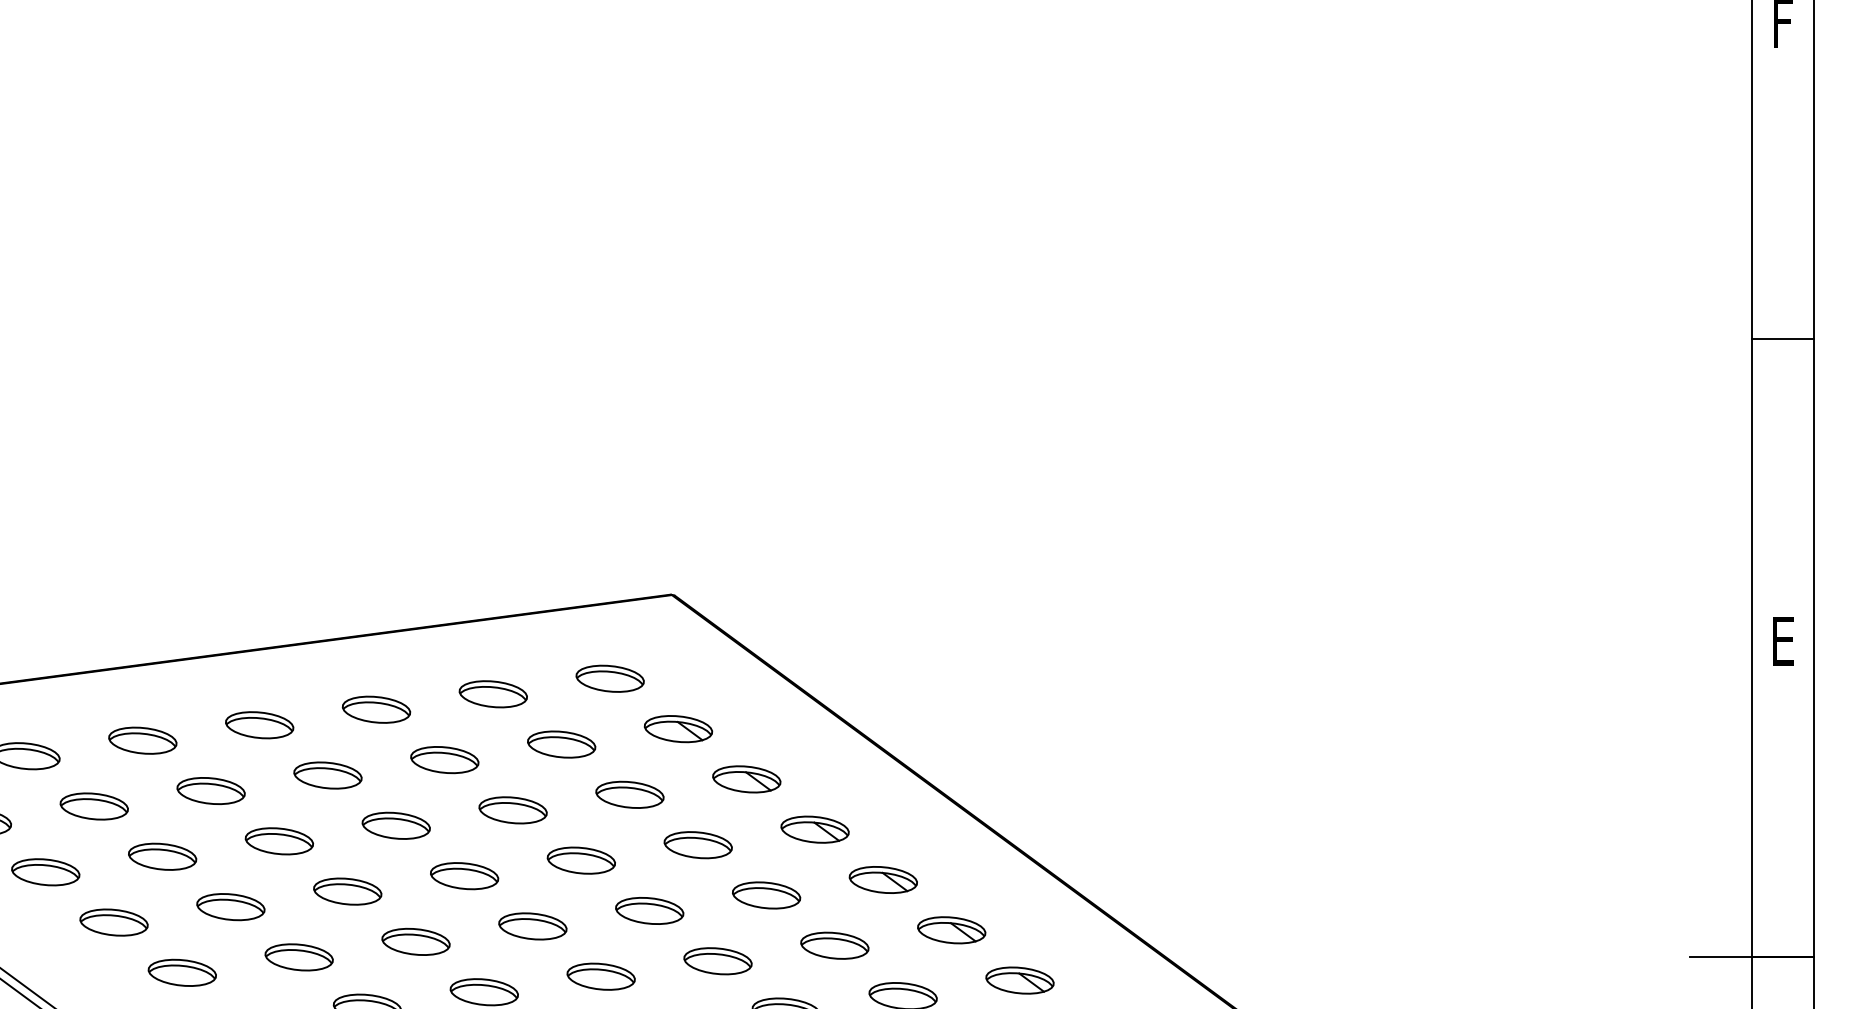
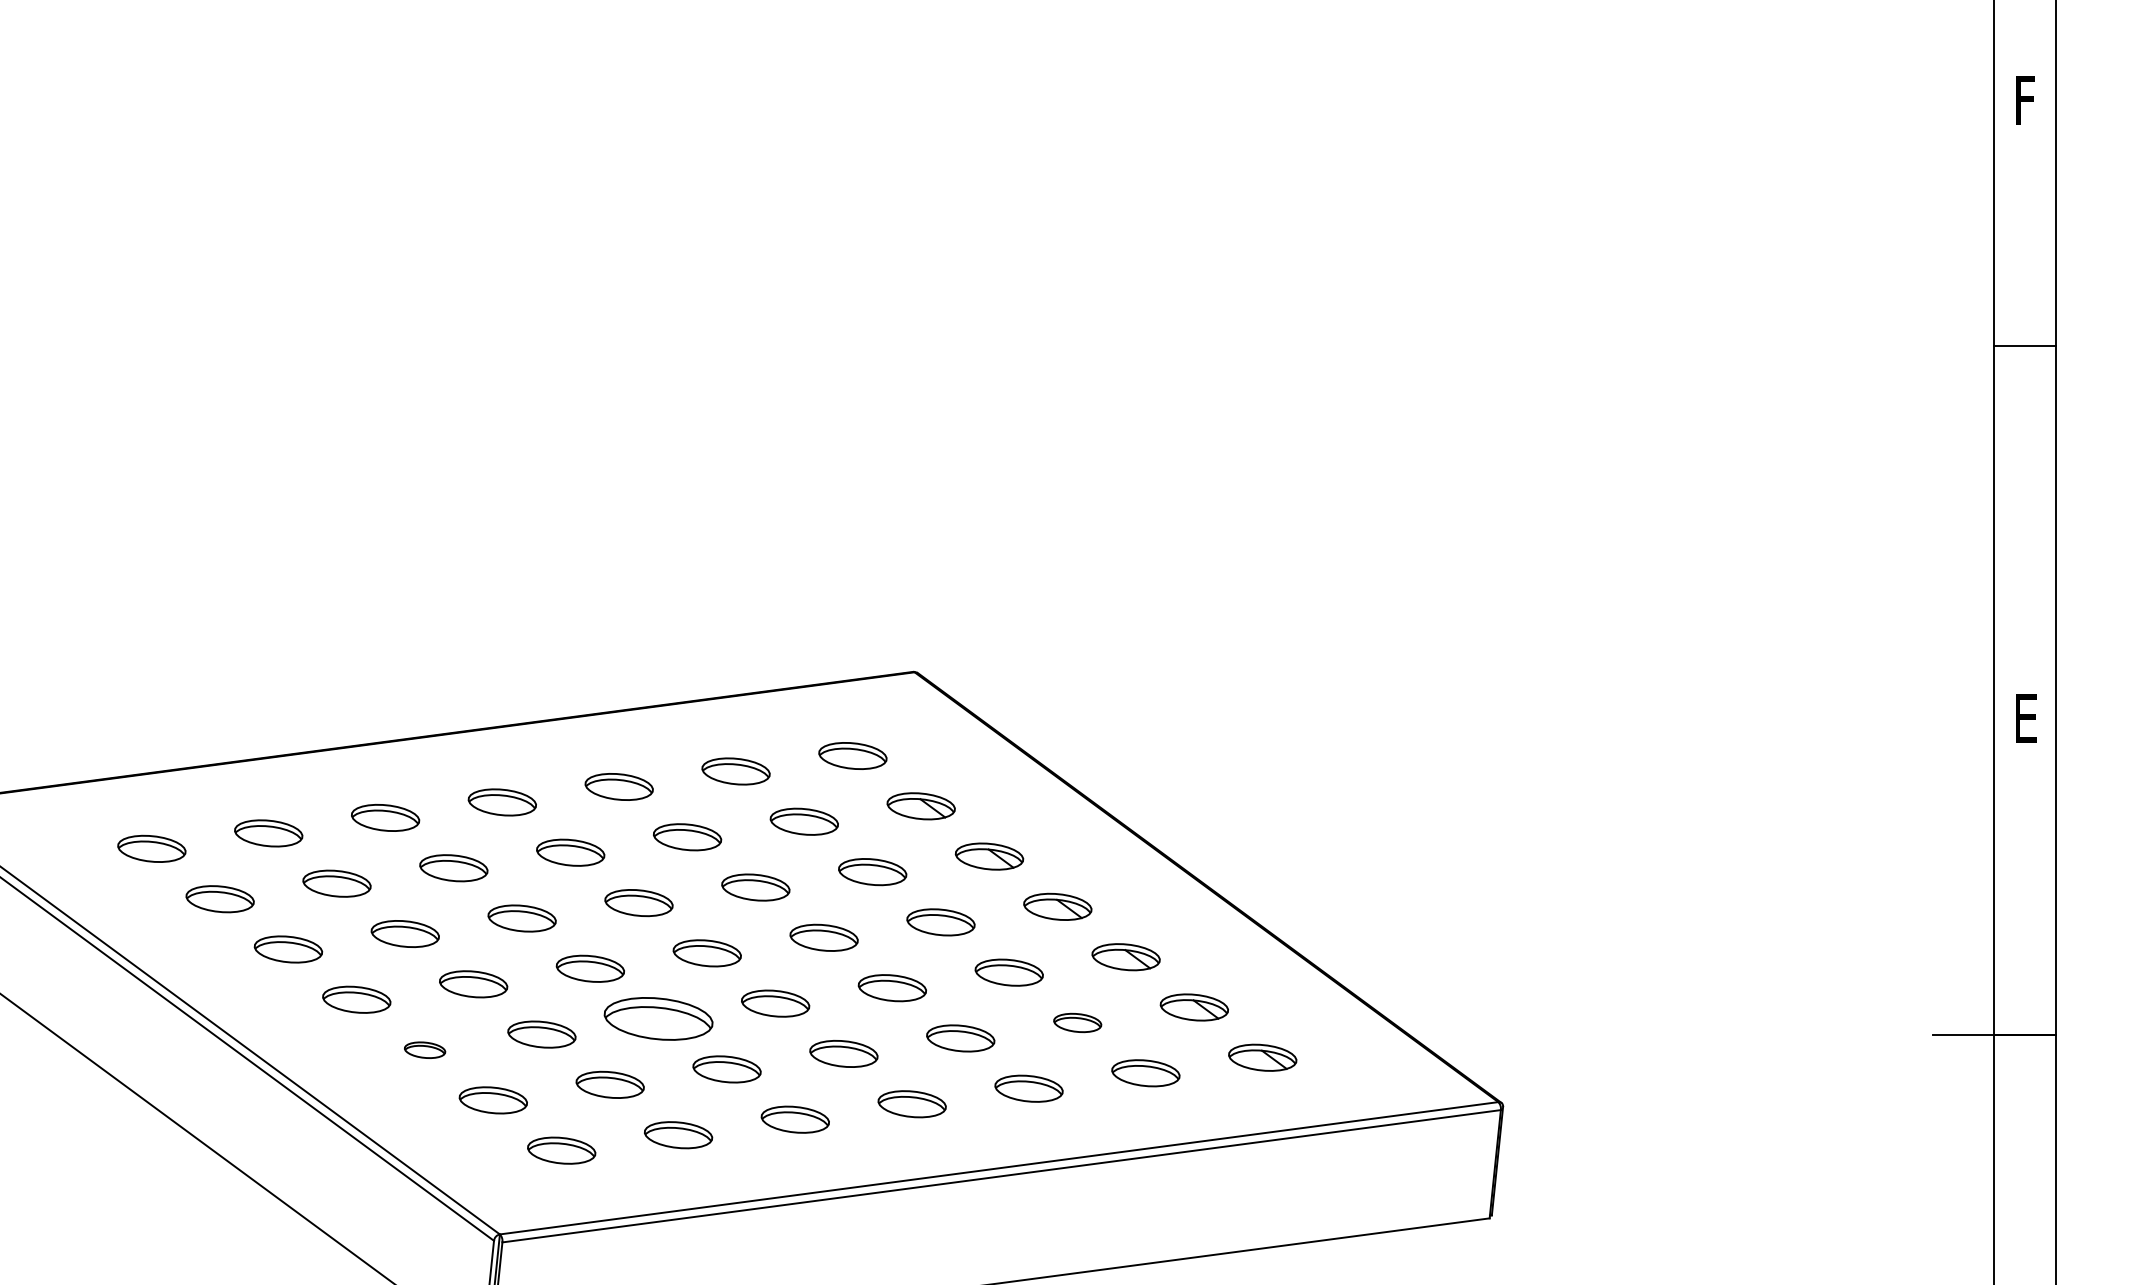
line: (1782, 339) -> (2025, 345), moved
part: (415, 942) -> (658, 1019), size x1.6
part: (834, 945) -> (1077, 1022), size x0.7
part: (181, 973) -> (424, 1050), size x0.6

